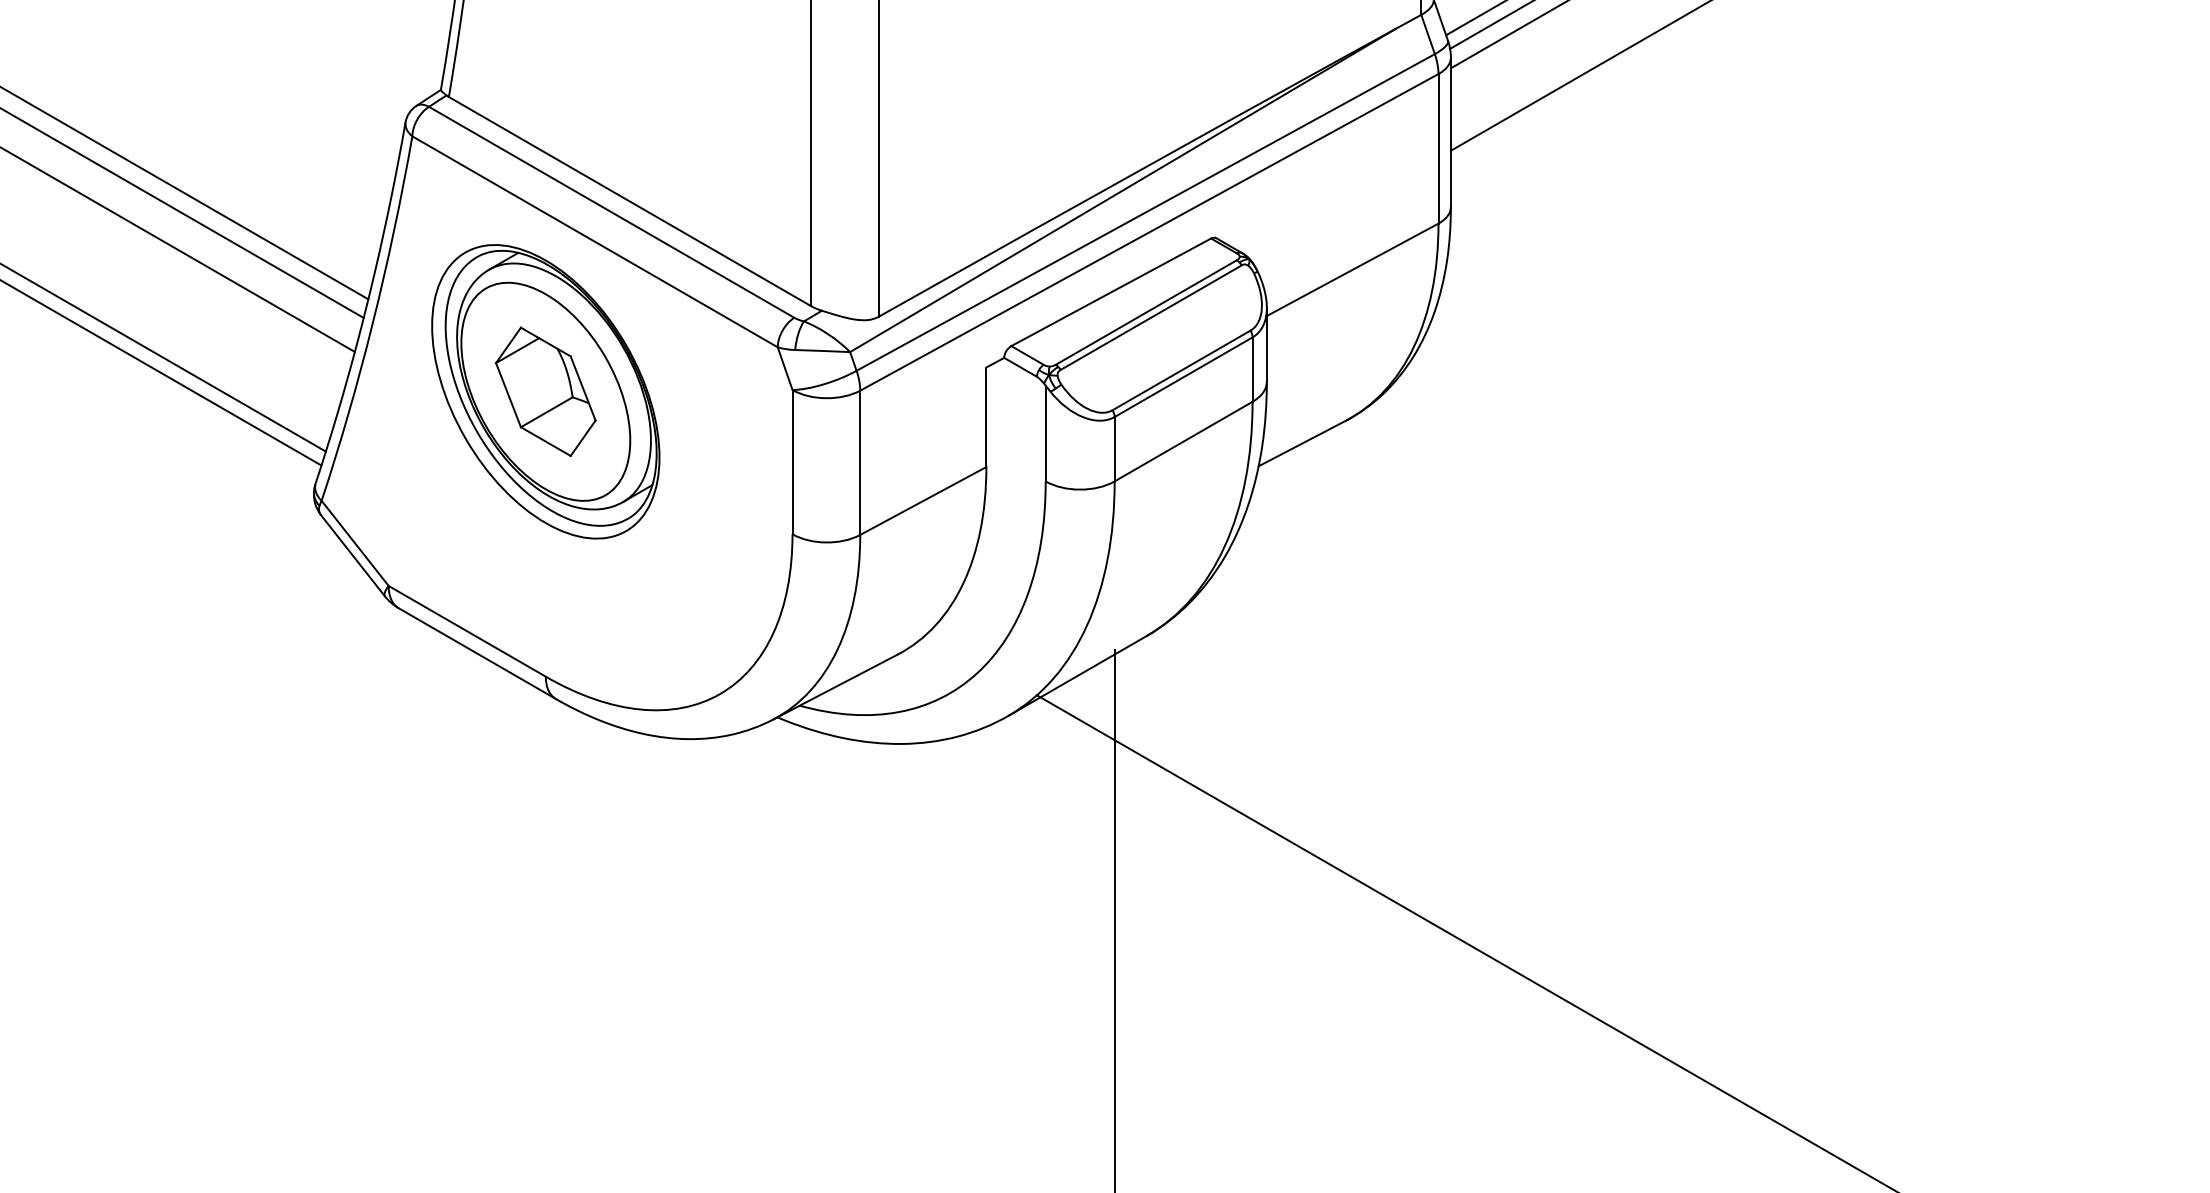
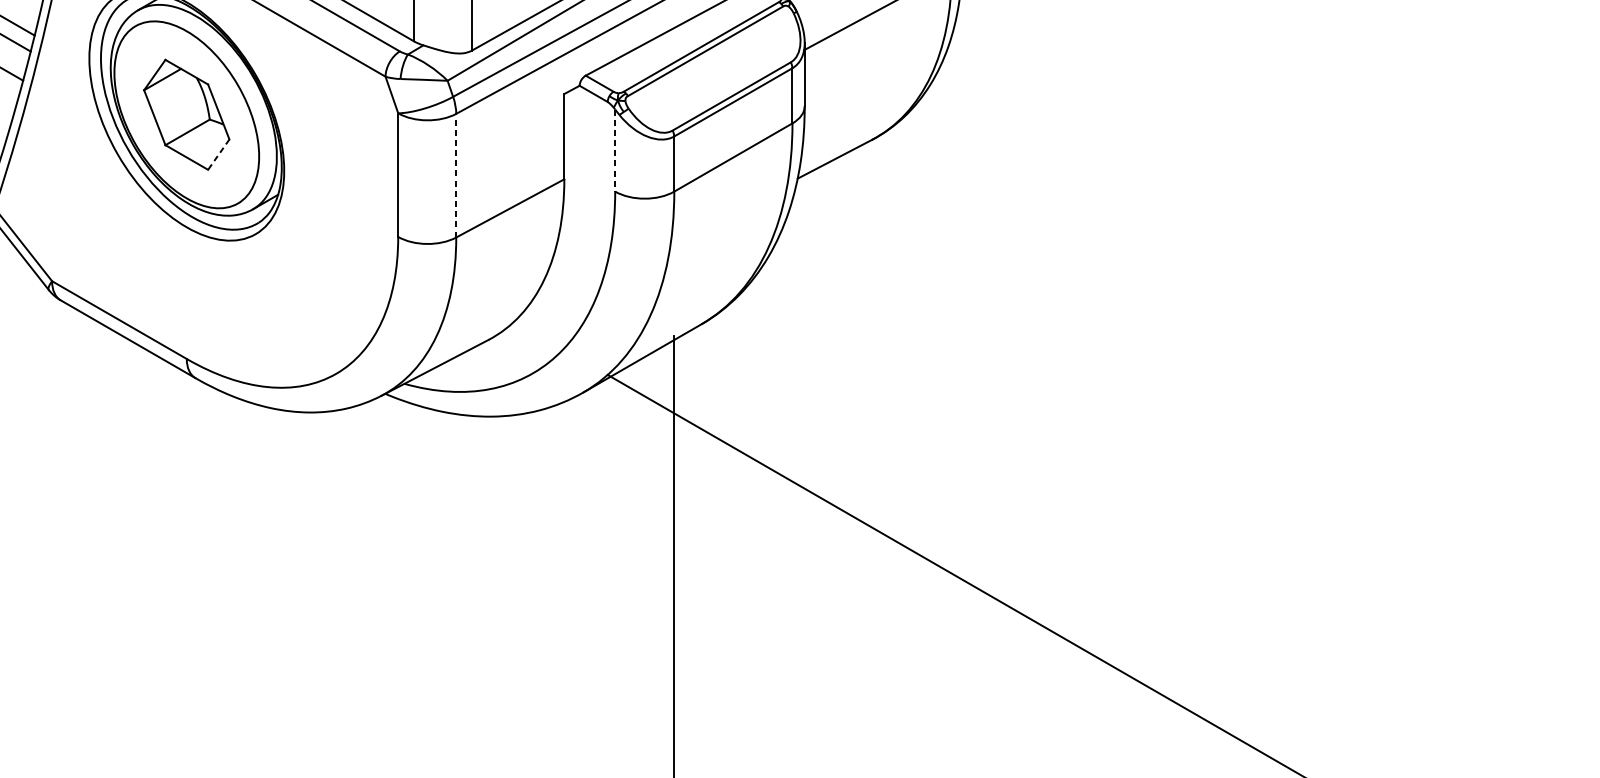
line: (1045, 433) -> (615, 150), solid -> dashed
line: (583, 438) -> (219, 154), solid -> dashed
line: (860, 462) -> (456, 175), solid -> dashed

